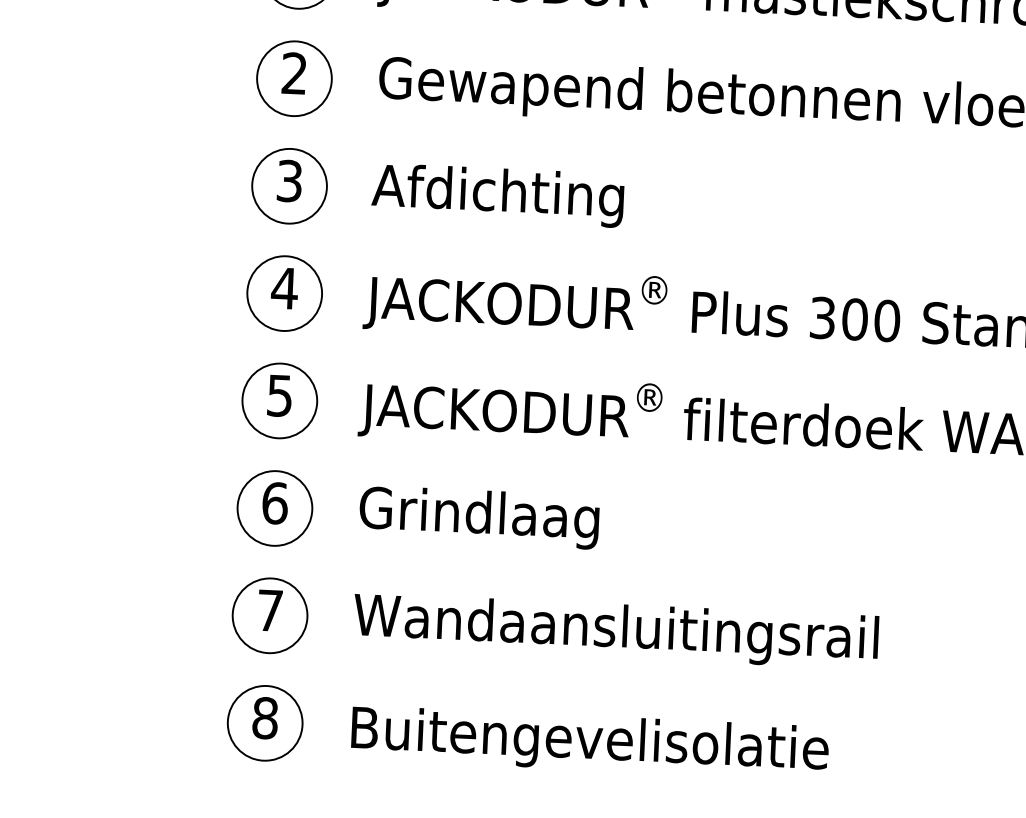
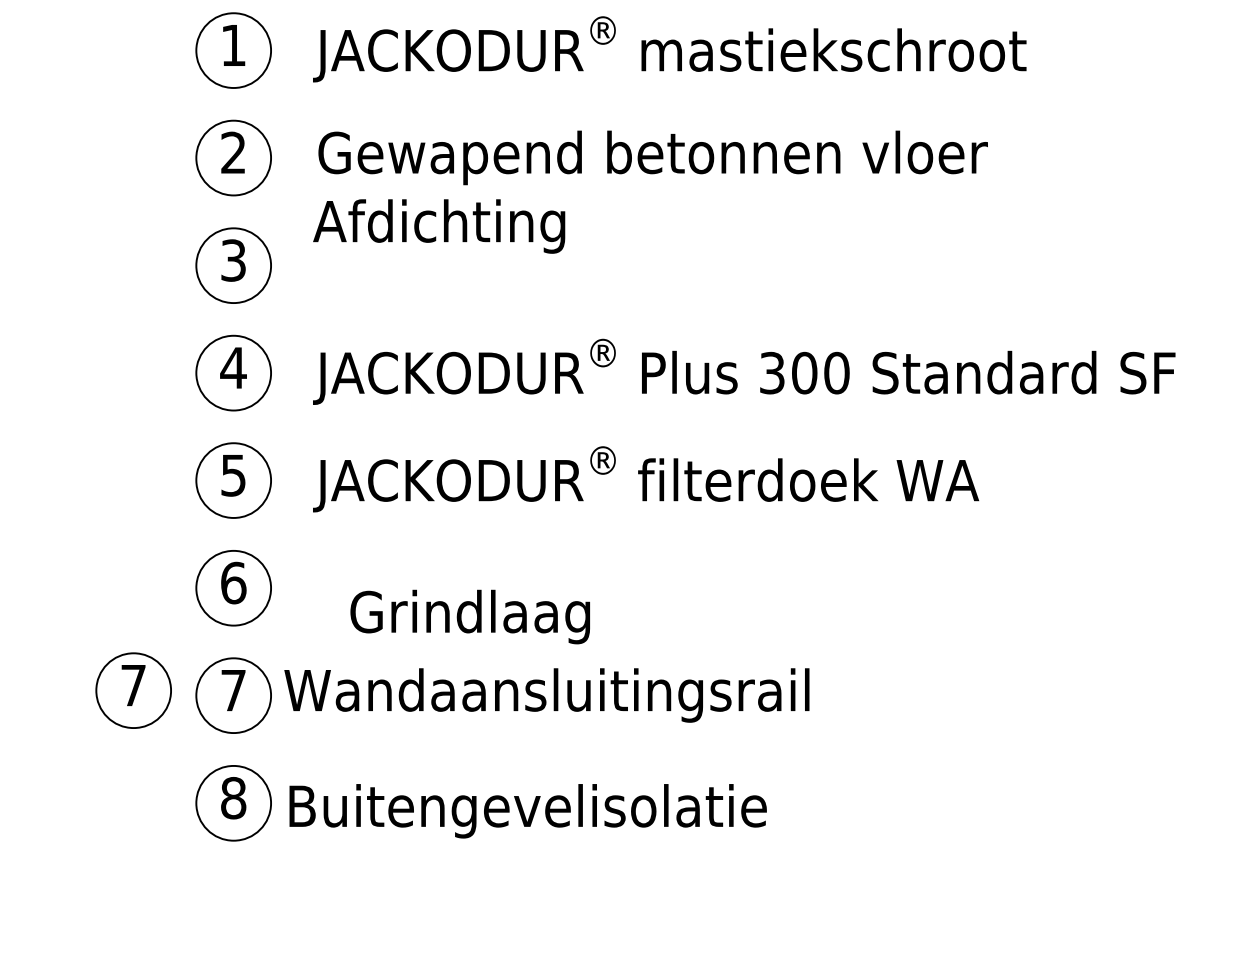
text: (498, 195) -> (439, 226), moved
text: (478, 516) -> (469, 616), moved
part: (170, 606) -> (133, 690), added
text: (615, 631) -> (546, 695), moved
text: (589, 743) -> (527, 811), moved

